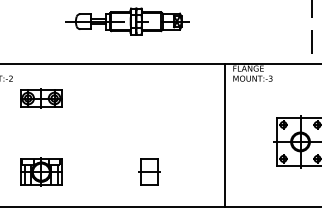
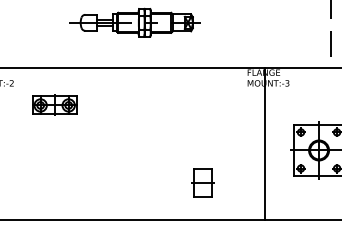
part: (41, 98) -> (54, 105), moved
line: (224, 135) -> (264, 143), moved
part: (41, 171) -> (44, 181), removed
part: (149, 171) -> (203, 181), moved

